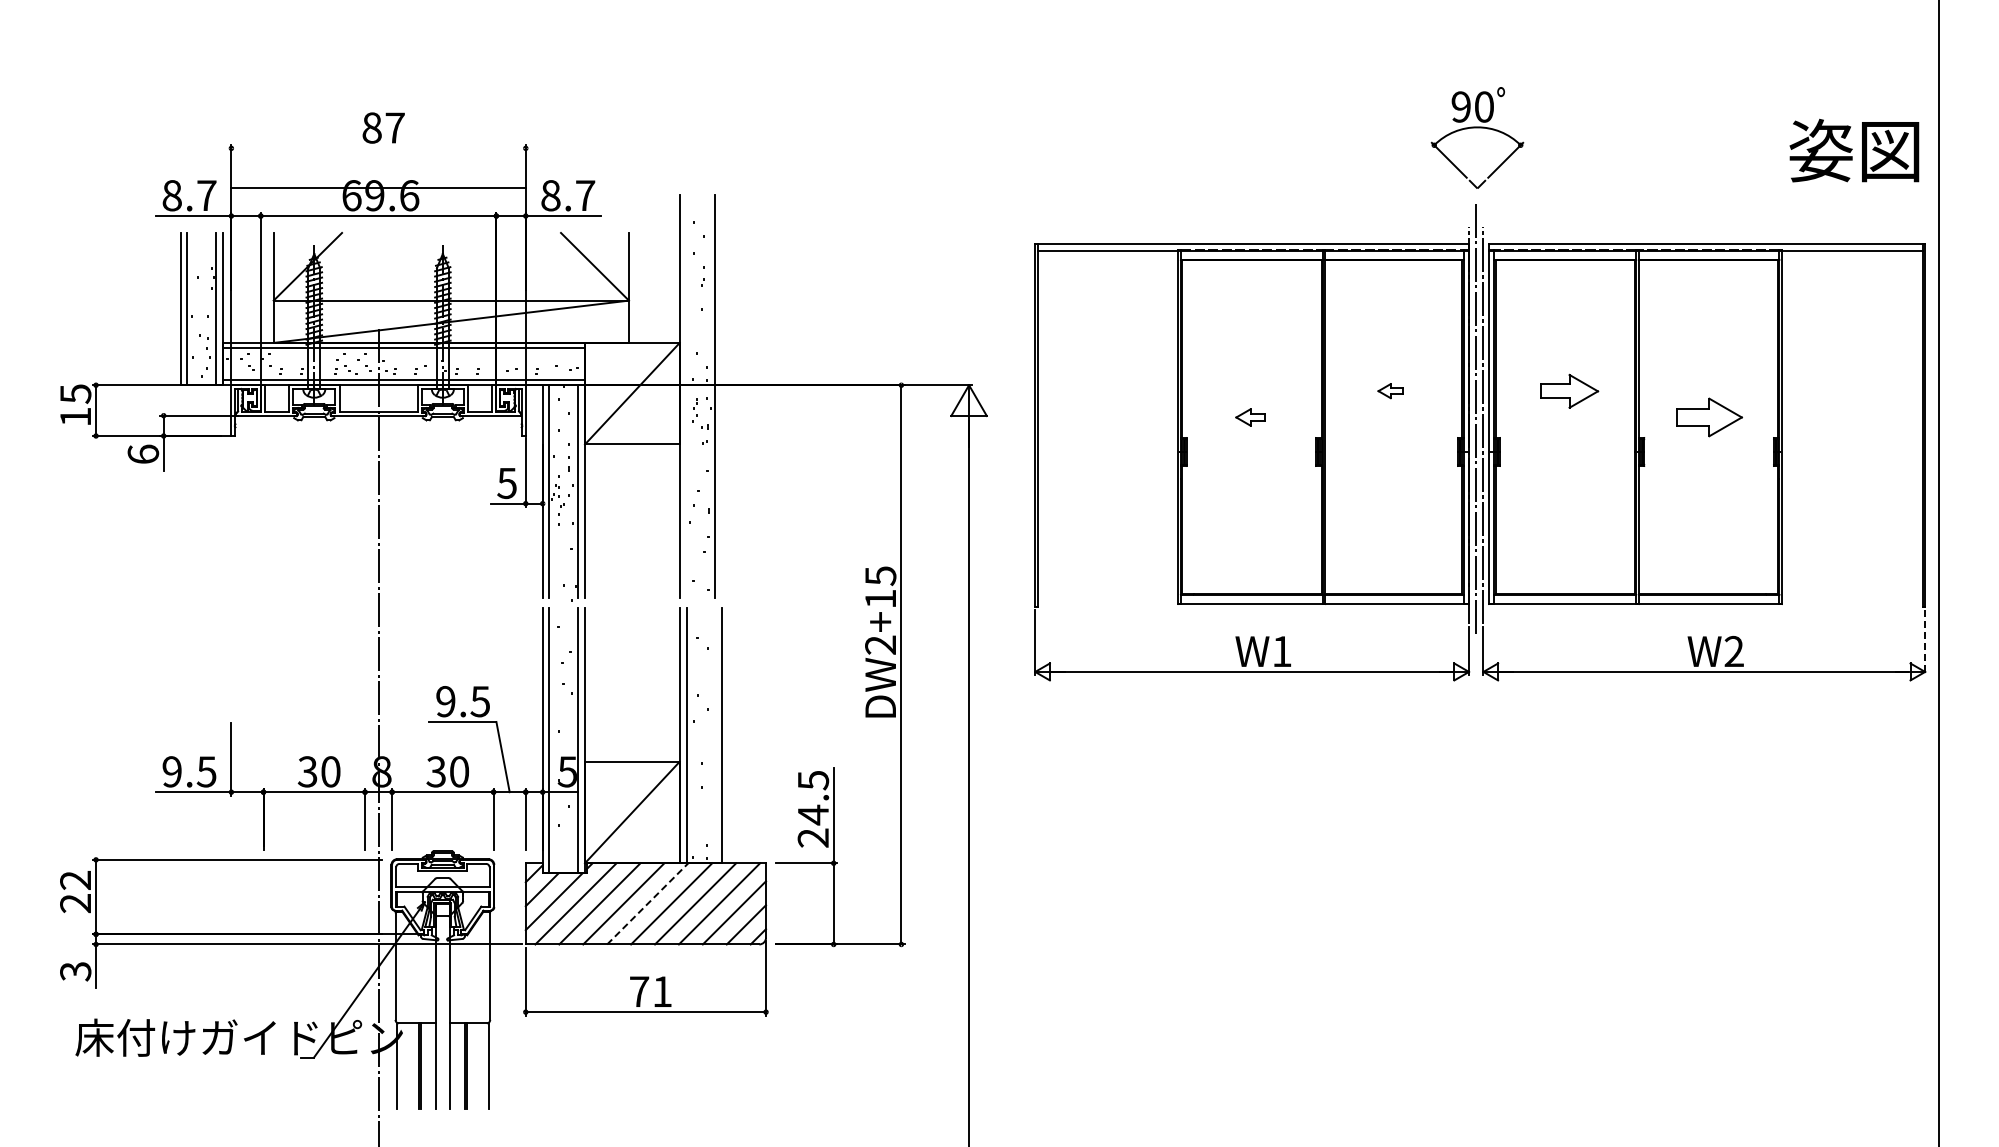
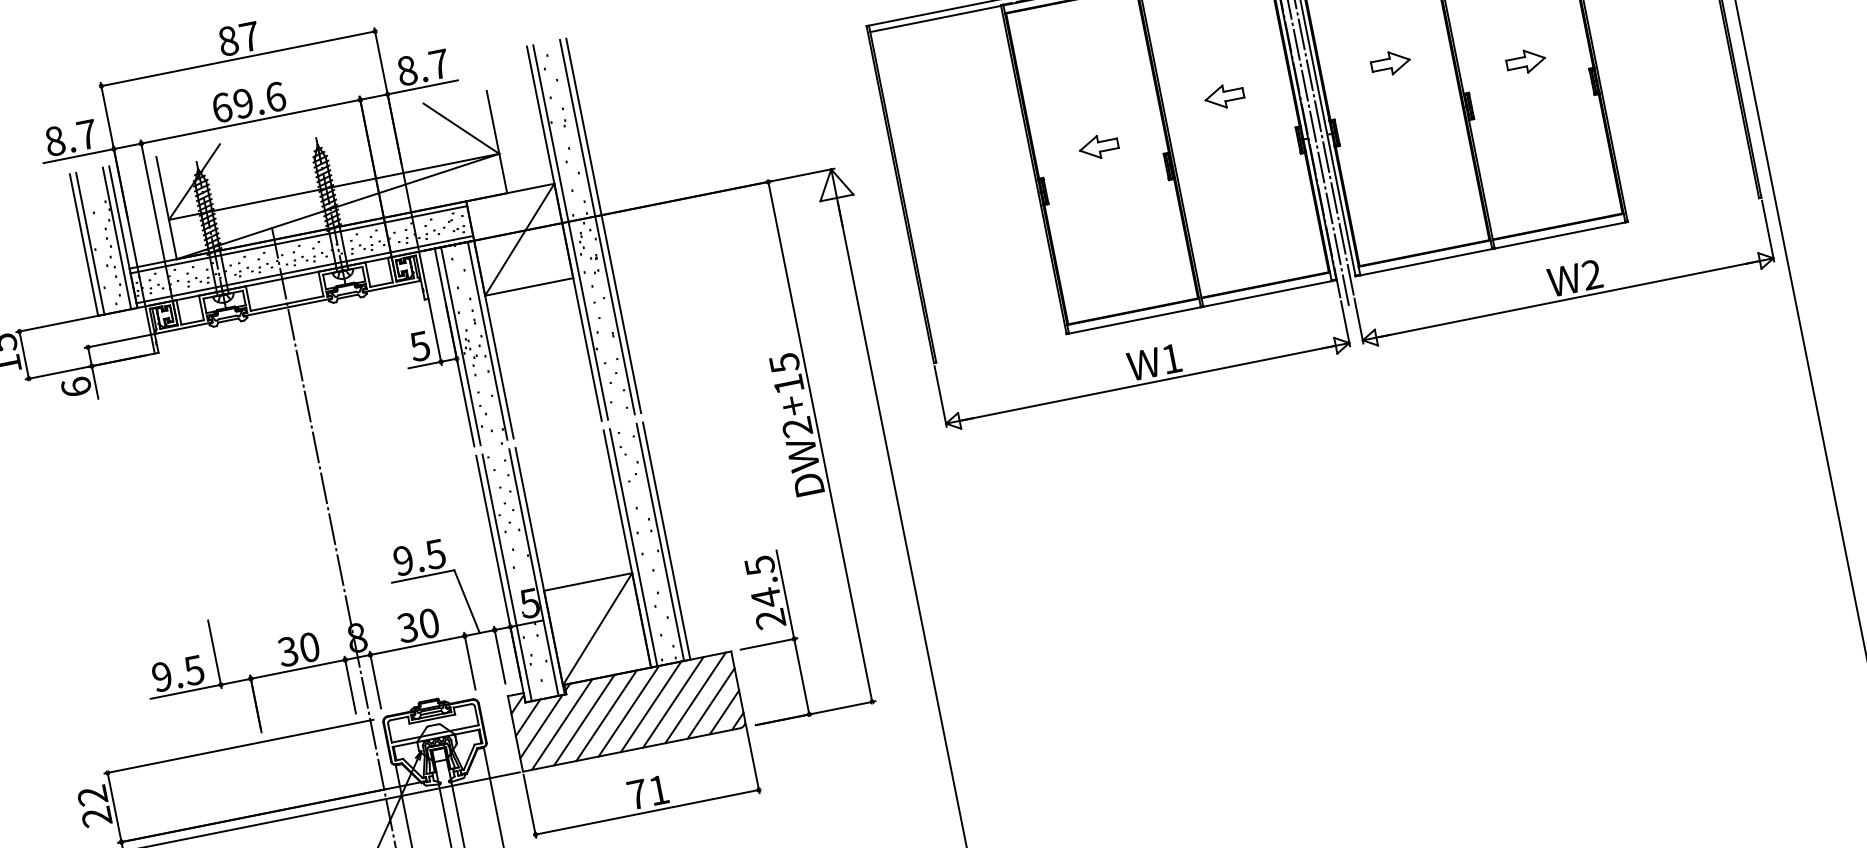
line: (378, 188) -> (238, 58), moved
part: (1390, 390) -> (1224, 95), size x1.67
part: (1569, 390) -> (1390, 62), size x0.71
line: (686, 396) -> (570, 232), added
line: (722, 396) -> (604, 225), added
part: (1250, 417) -> (1098, 147), size x1.43
part: (1710, 417) -> (1526, 61), size x0.62
line: (1925, 642) -> (1768, 230), dashed -> solid
line: (715, 735) -> (660, 542), added
line: (648, 903) -> (629, 710), dashed -> solid

